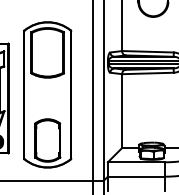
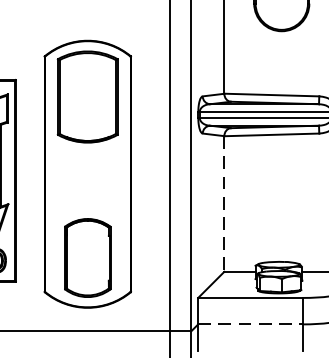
line: (122, 111) -> (225, 204), solid -> dashed
line: (136, 176) -> (250, 324), solid -> dashed

